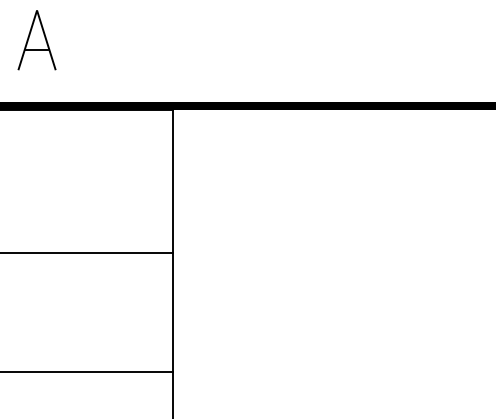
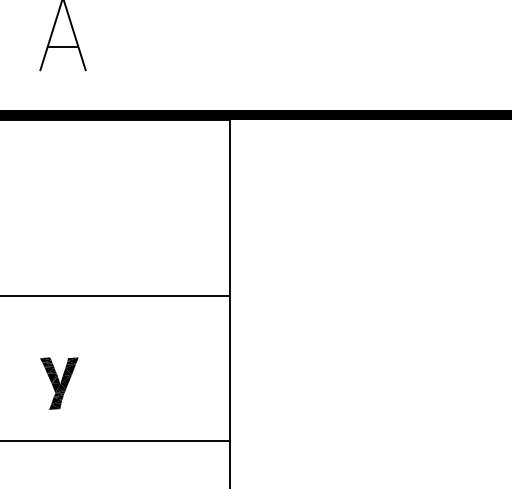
part: (33, 324) -> (58, 383), added

